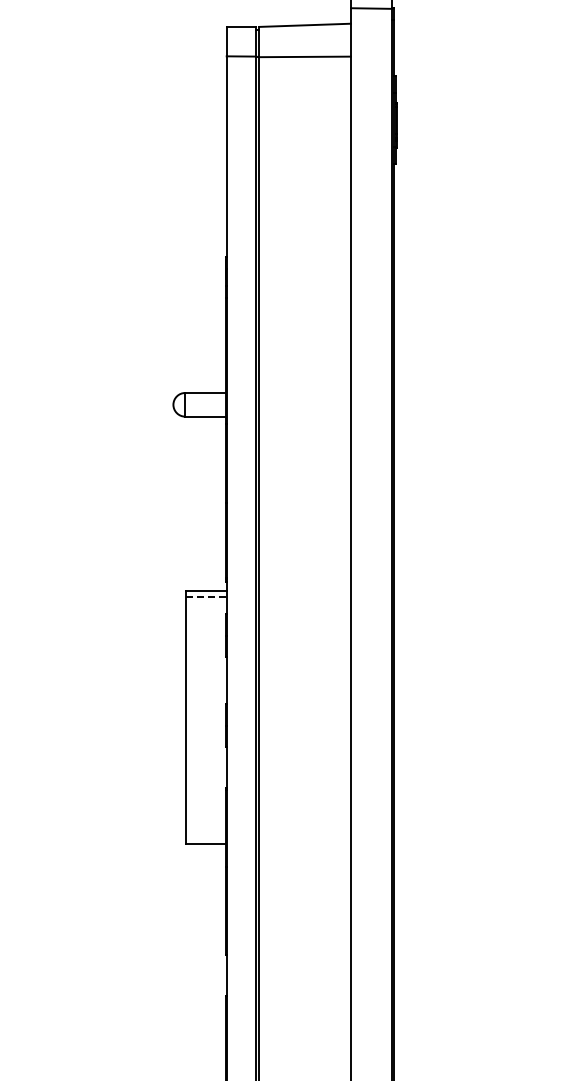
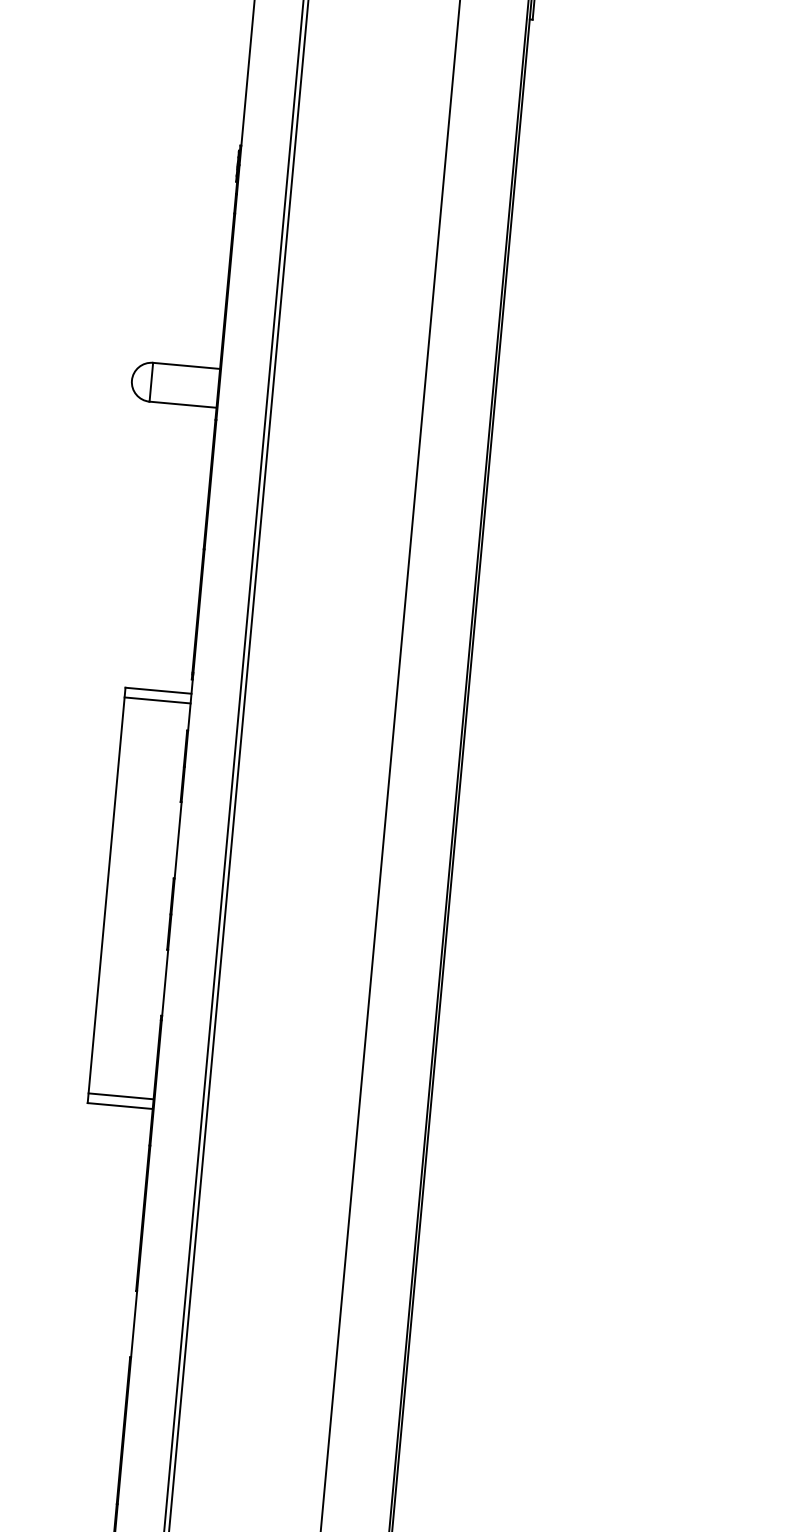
line: (207, 596) -> (159, 699), dashed -> solid
line: (206, 838) -> (121, 1096), added

